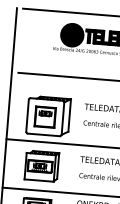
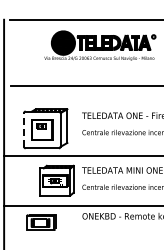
line: (27, 115) -> (23, 129), solid -> dashed
part: (41, 165) -> (56, 180), moved

